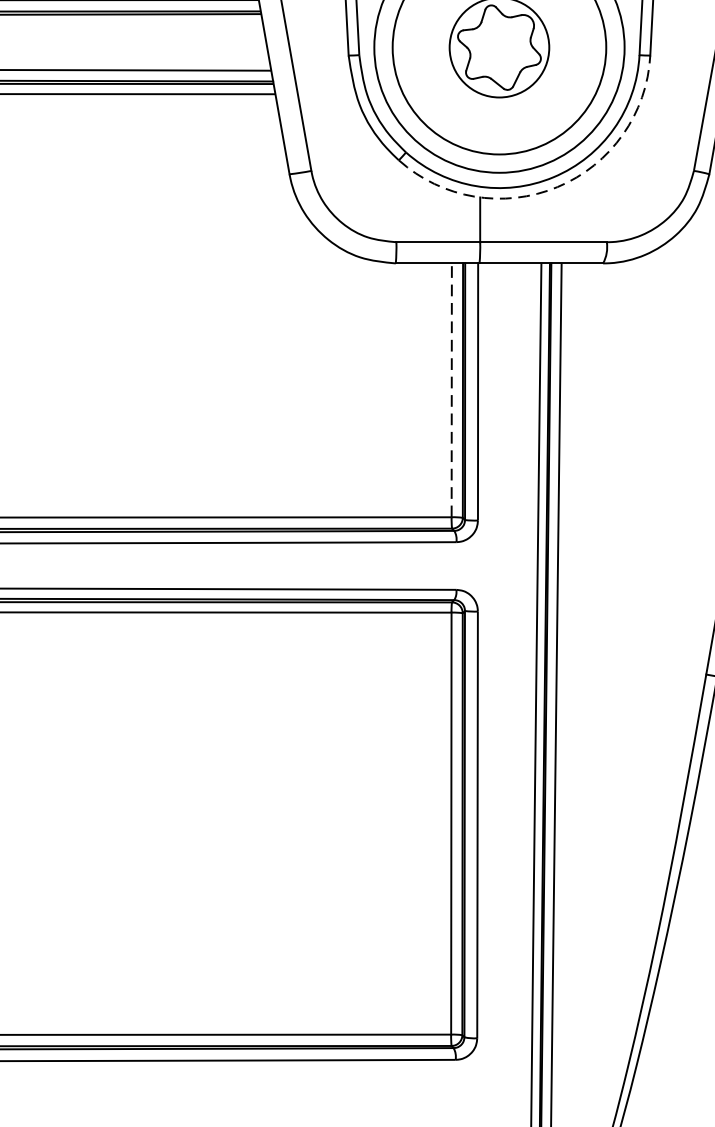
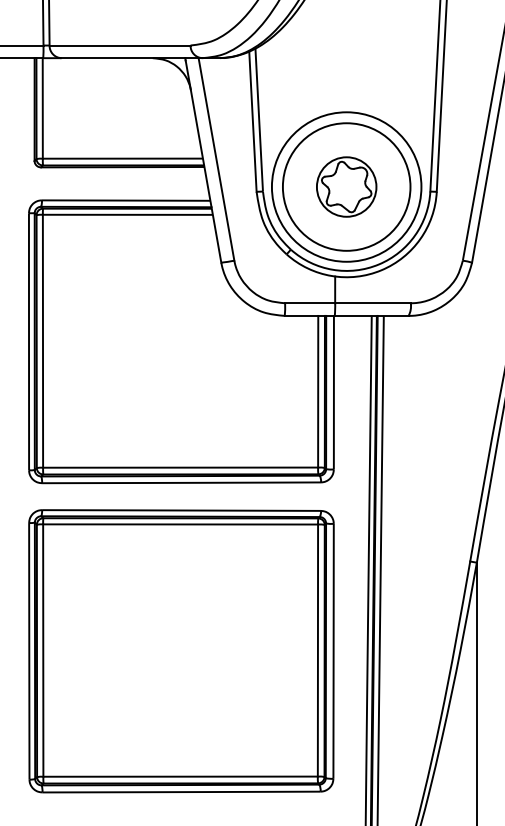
arc: (557, 187) -> (381, 270), dashed -> solid
line: (452, 389) -> (318, 391), dashed -> solid

